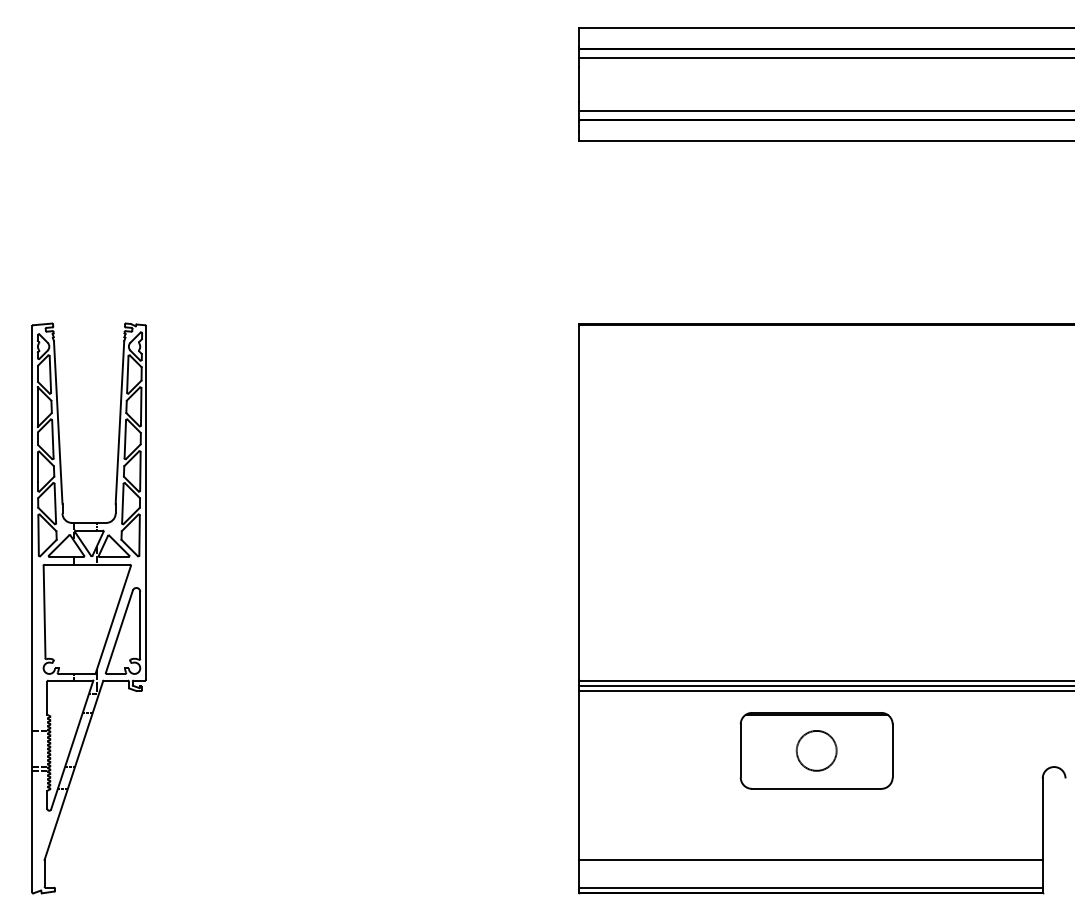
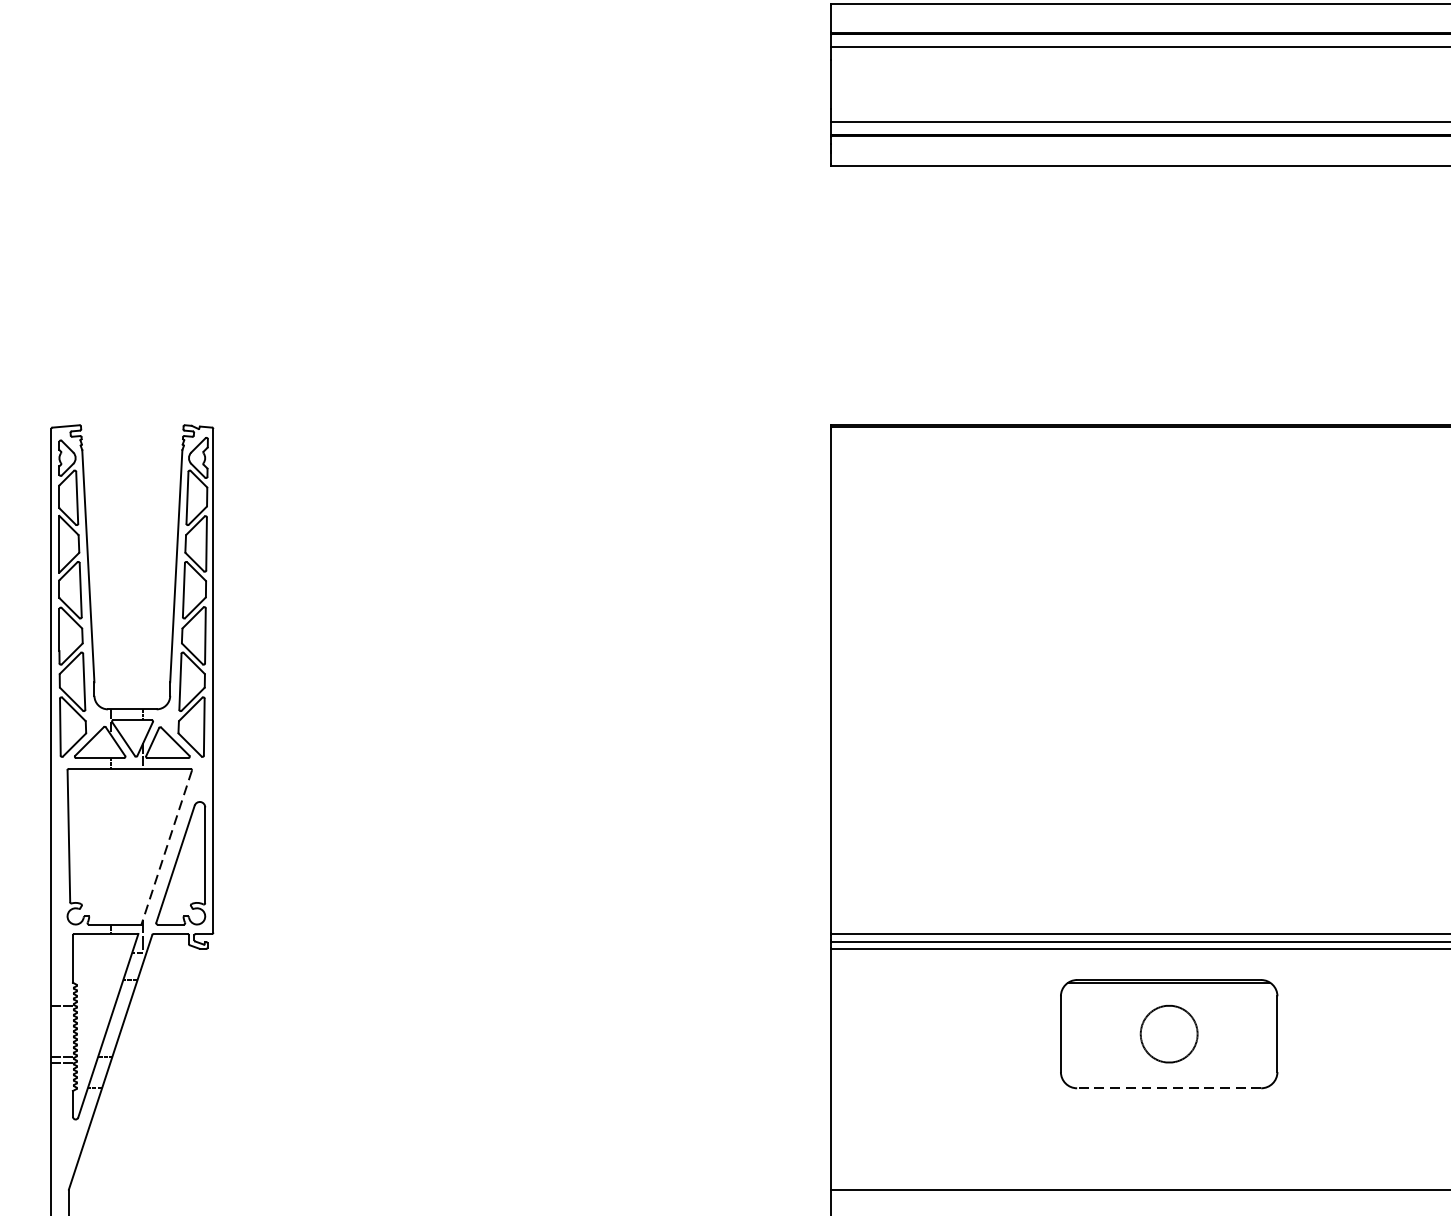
line: (113, 619) -> (167, 846), solid -> dashed
line: (816, 788) -> (1168, 1087), solid -> dashed

